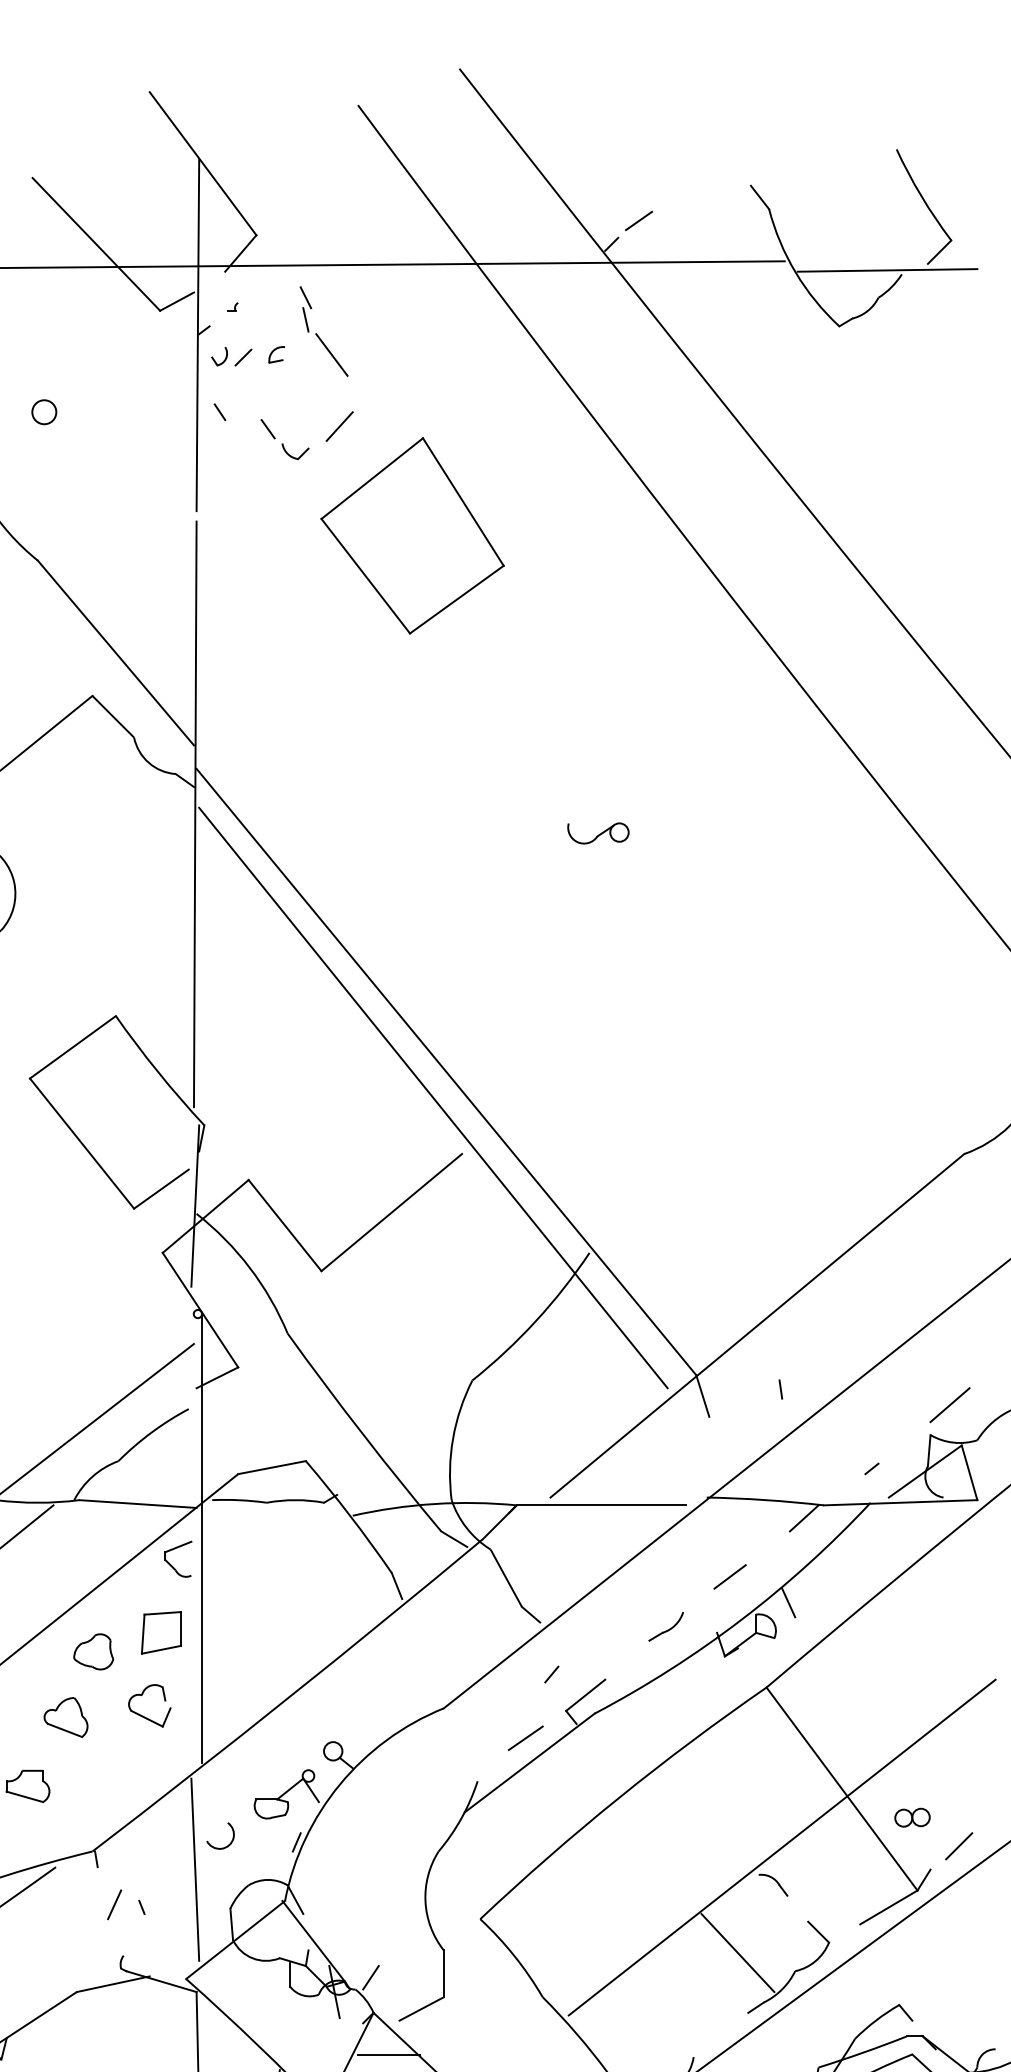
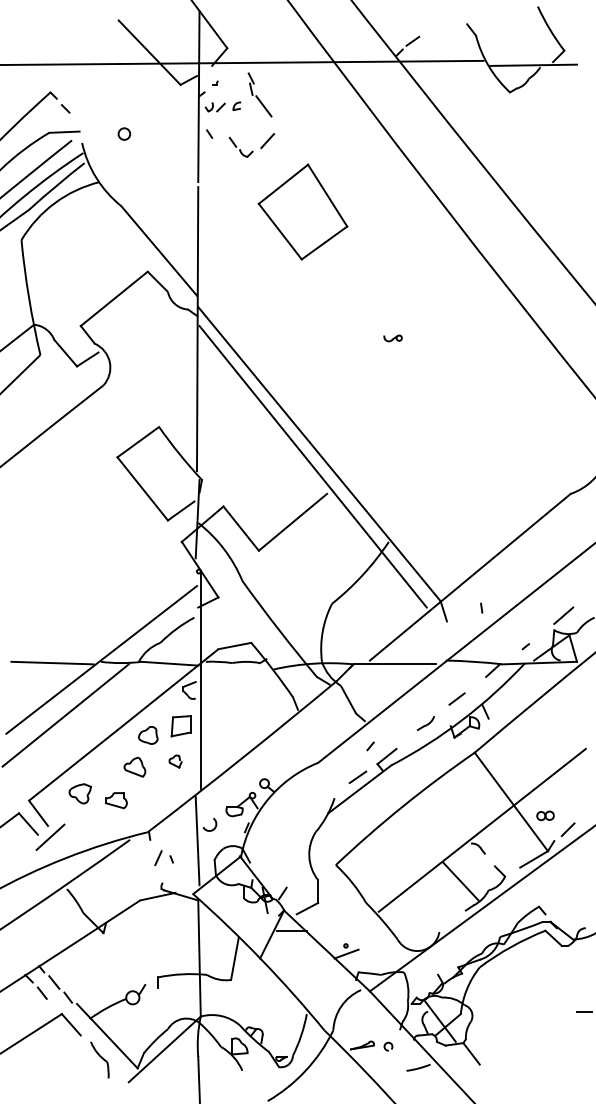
part: (411, 534) -> (302, 211), moved
part: (597, 833) -> (392, 338), size x0.6
part: (149, 1705) -> (175, 761), size x0.6

